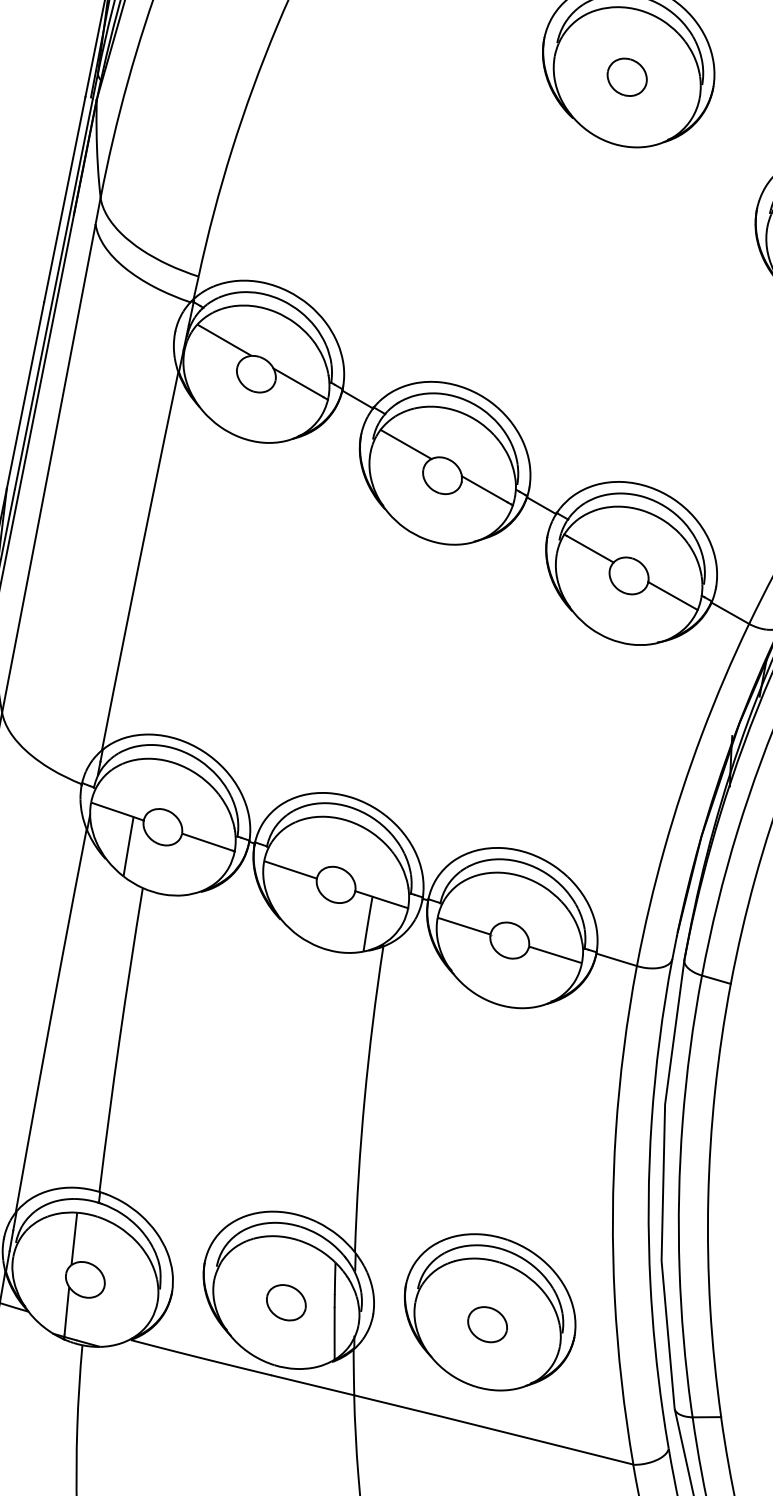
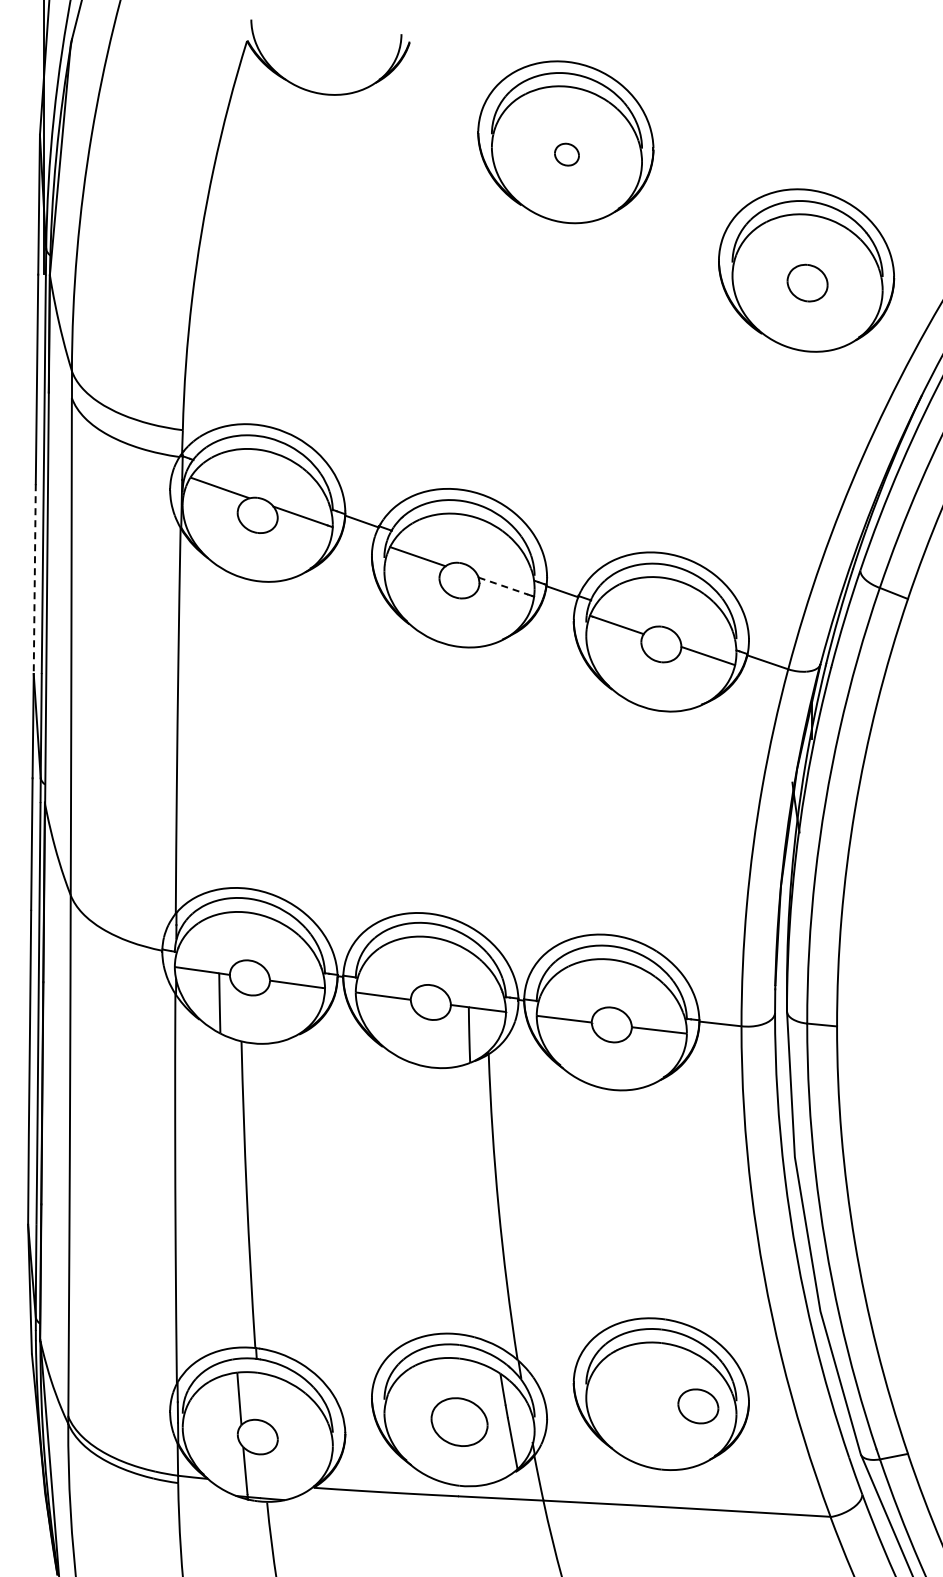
part: (626, 76) -> (566, 154), size x0.6
line: (25, 395) -> (34, 579), solid -> dashed
line: (484, 489) -> (503, 586), solid -> dashed
part: (286, 1302) -> (459, 1422), size x1.4
part: (487, 1324) -> (698, 1406), moved

